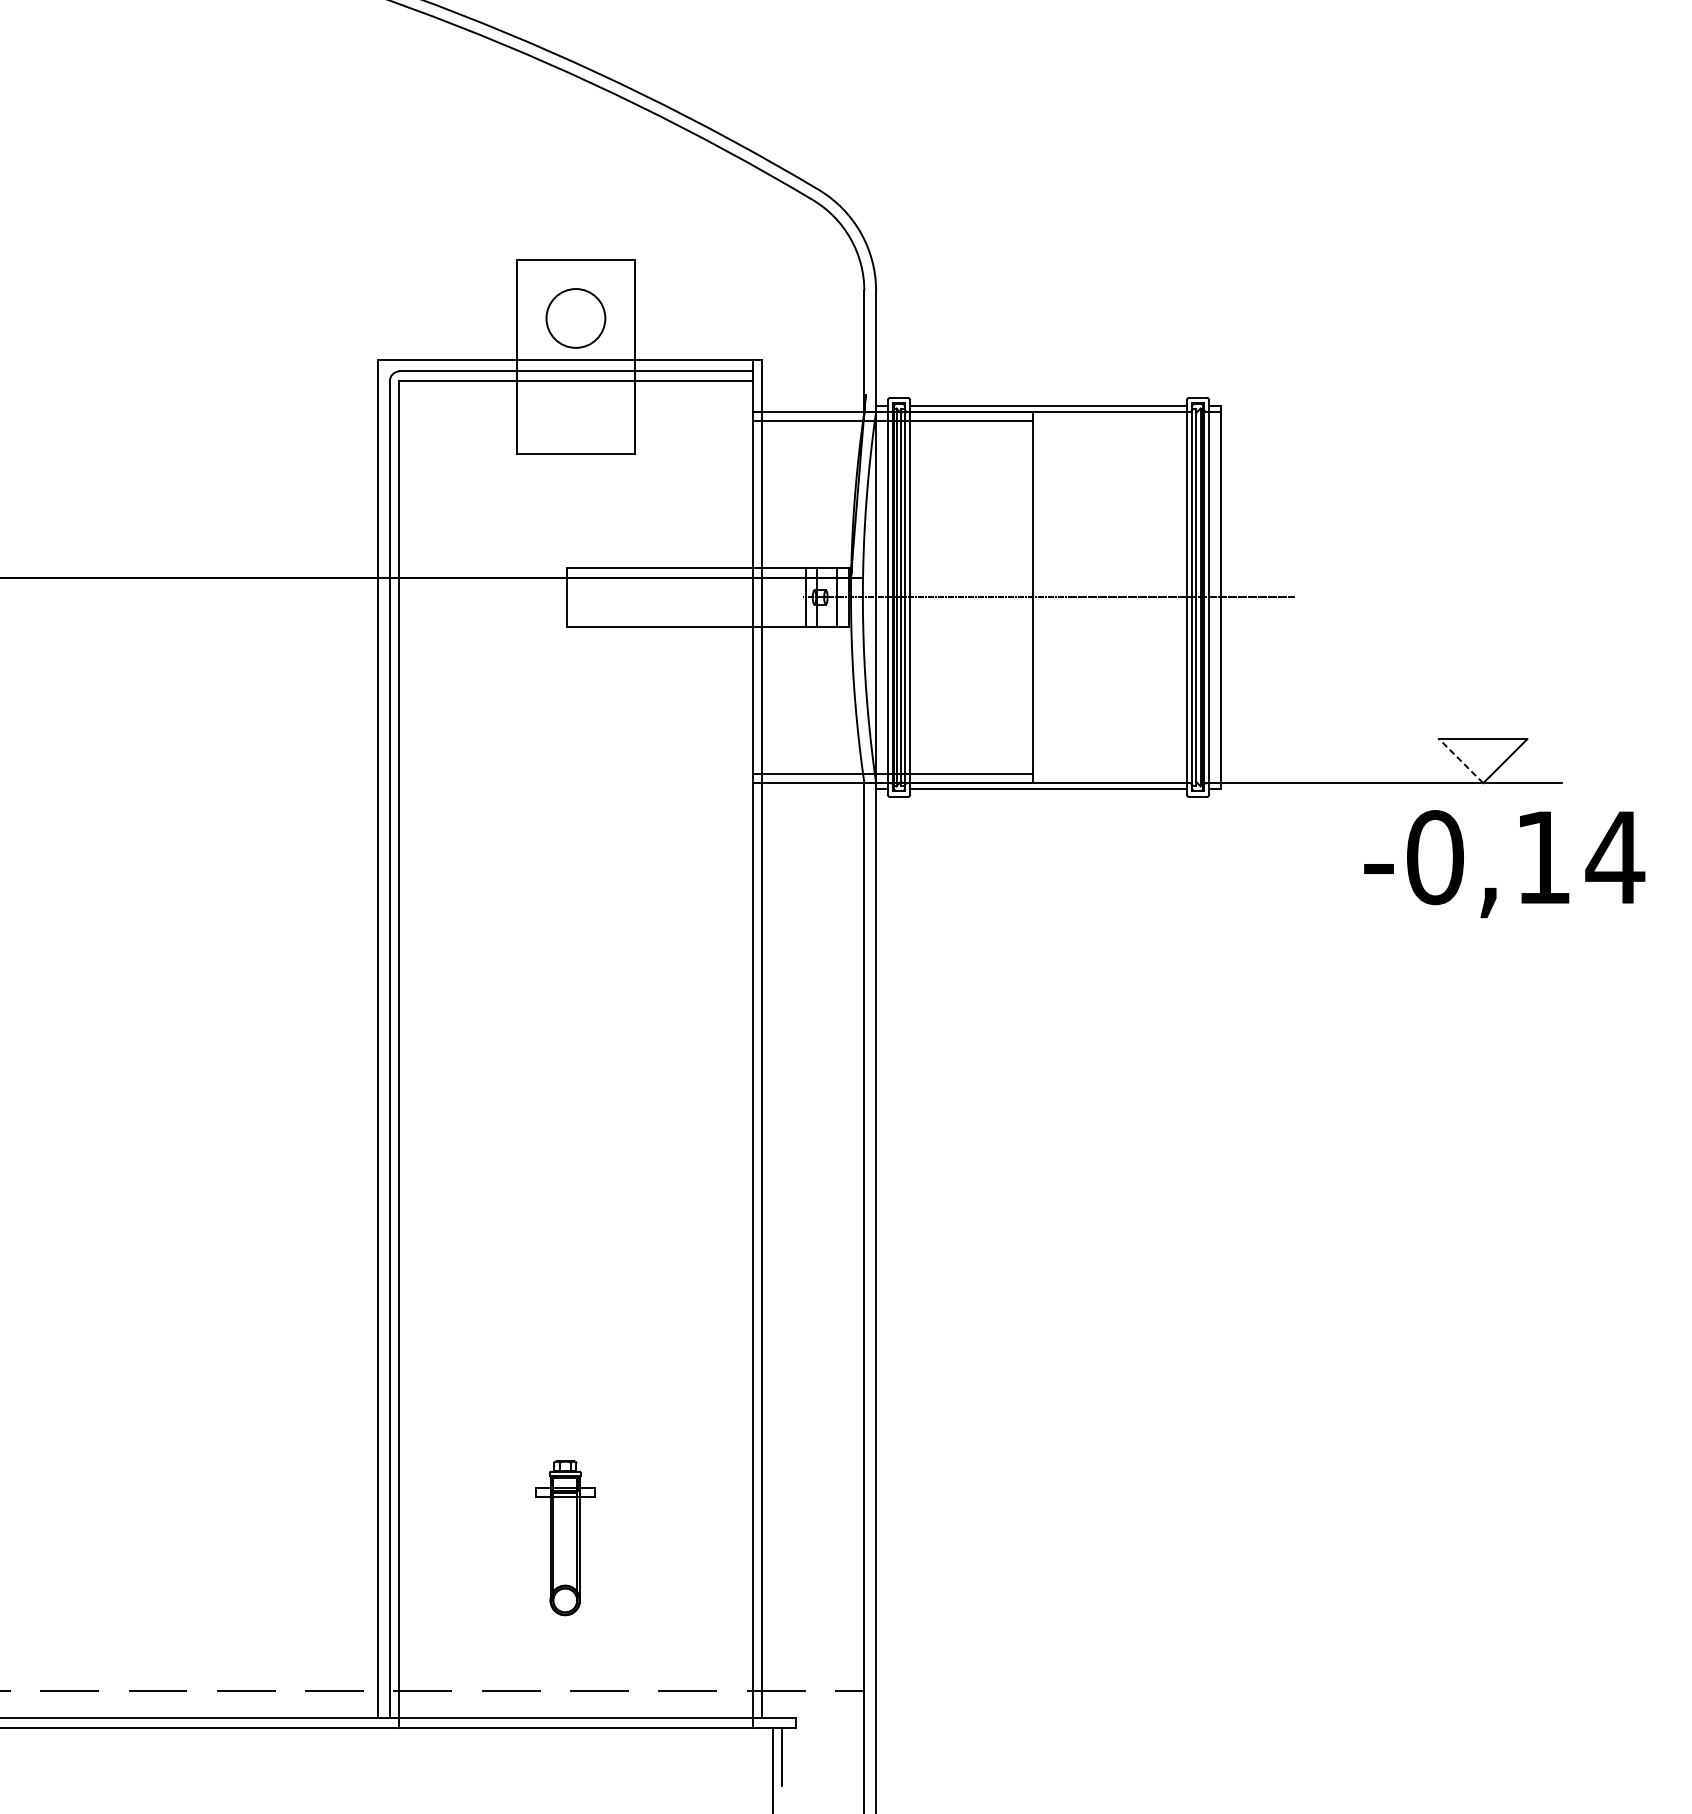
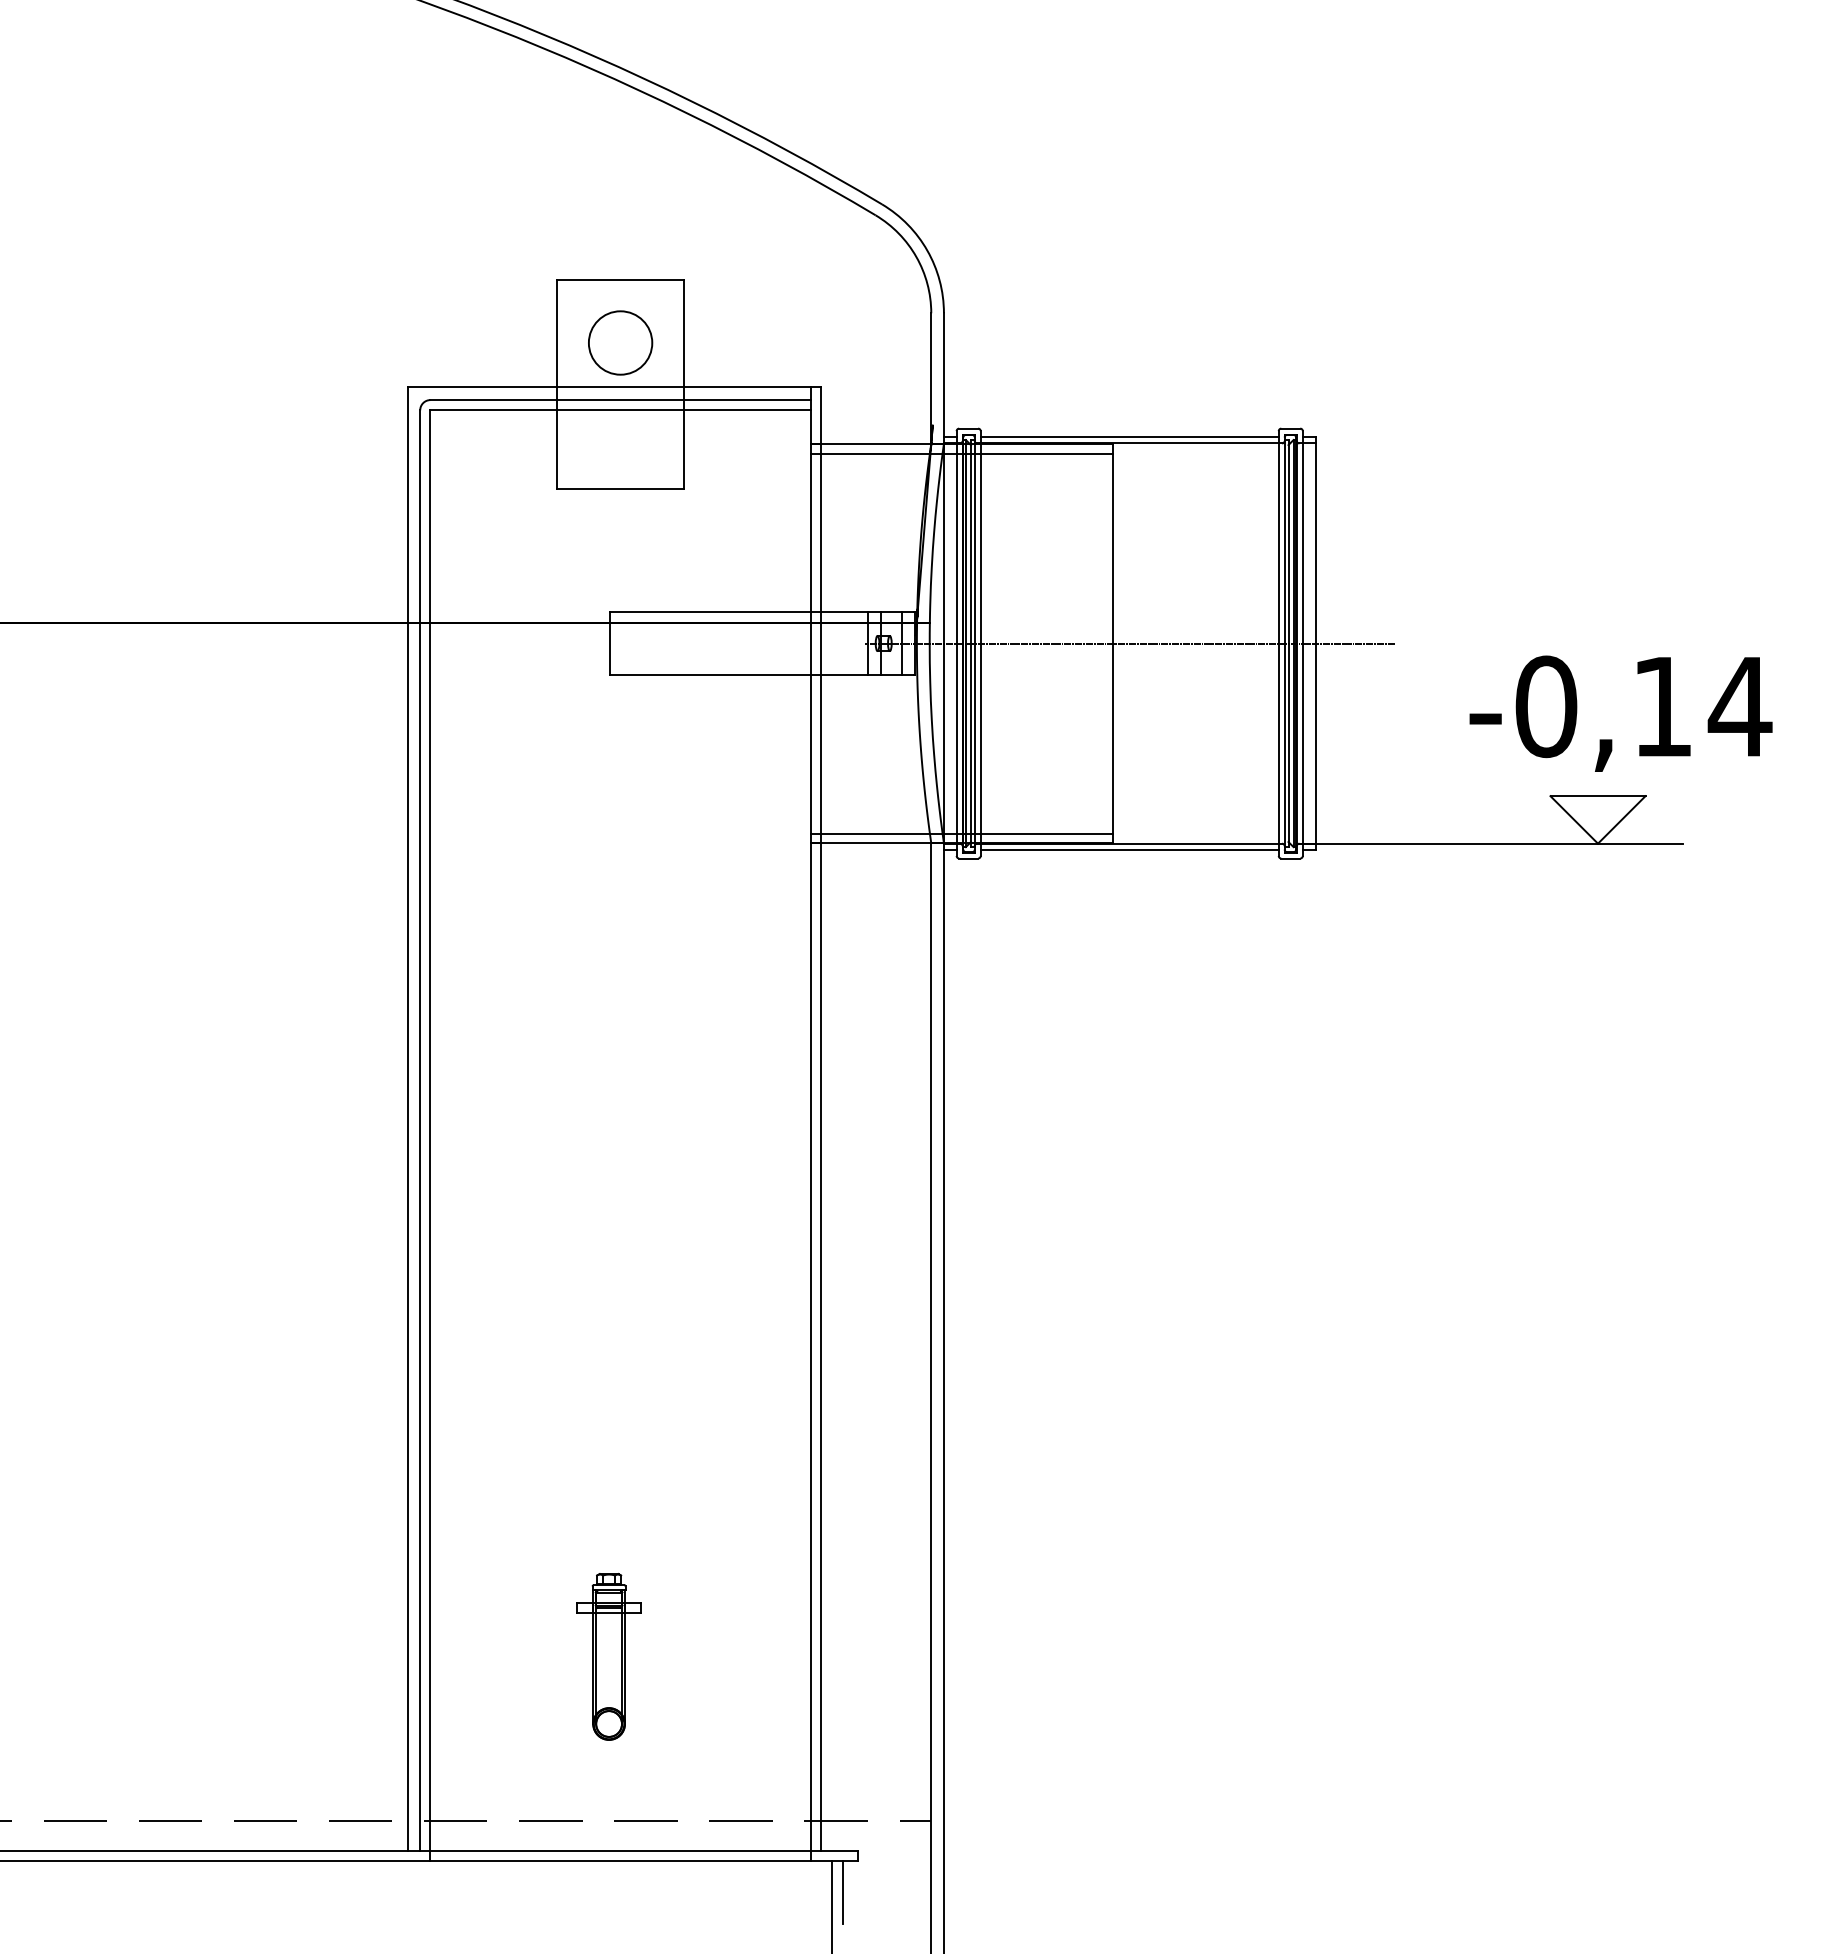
line: (1461, 760) -> (1574, 819), dashed -> solid
text: (1504, 863) -> (1620, 713), moved

